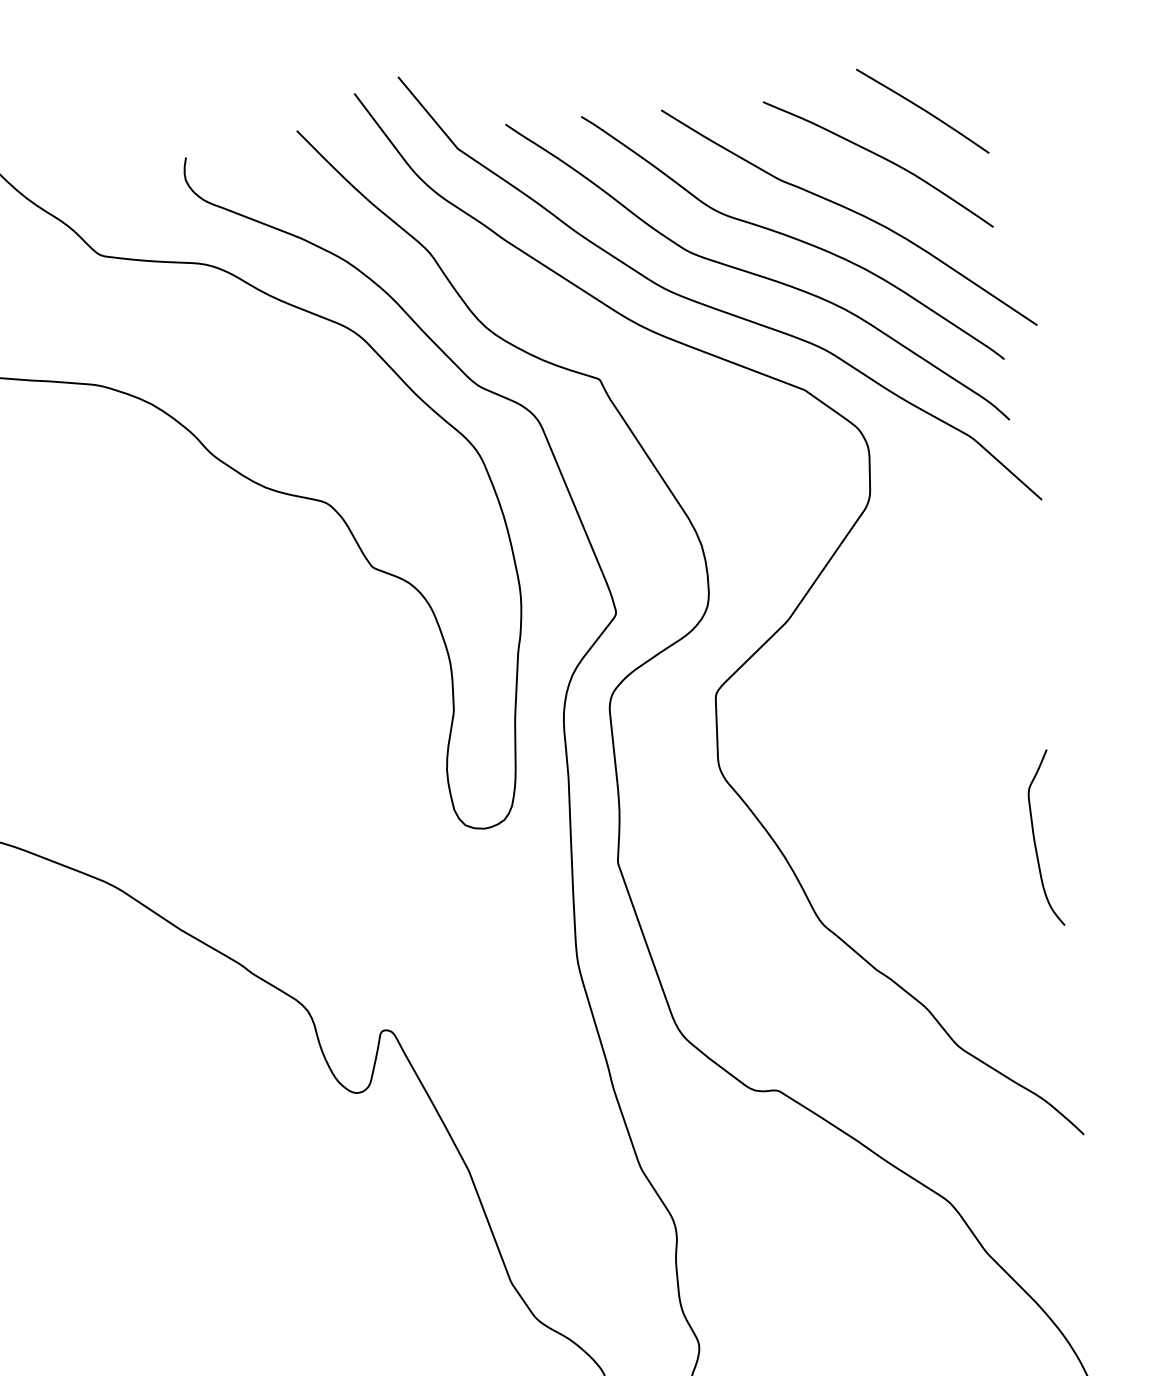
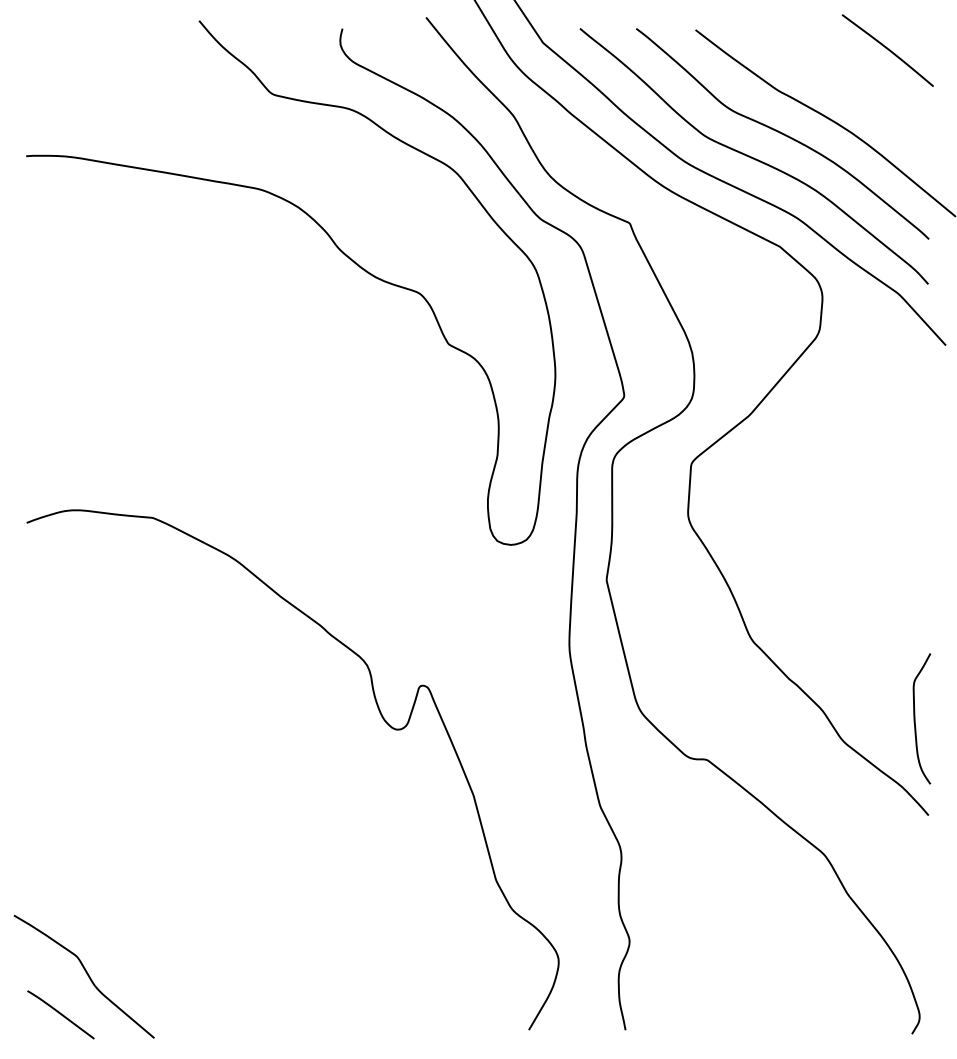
curve: (879, 157) -> (852, 81), removed
curve: (1035, 839) -> (915, 718), moved

